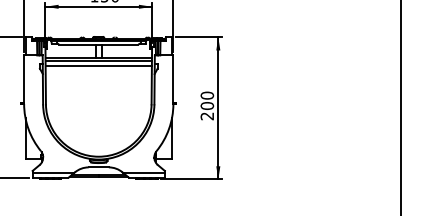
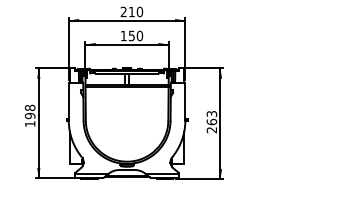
line: (98, 66) -> (126, 91), removed
text: (206, 100) -> (211, 117), 200 -> 263

